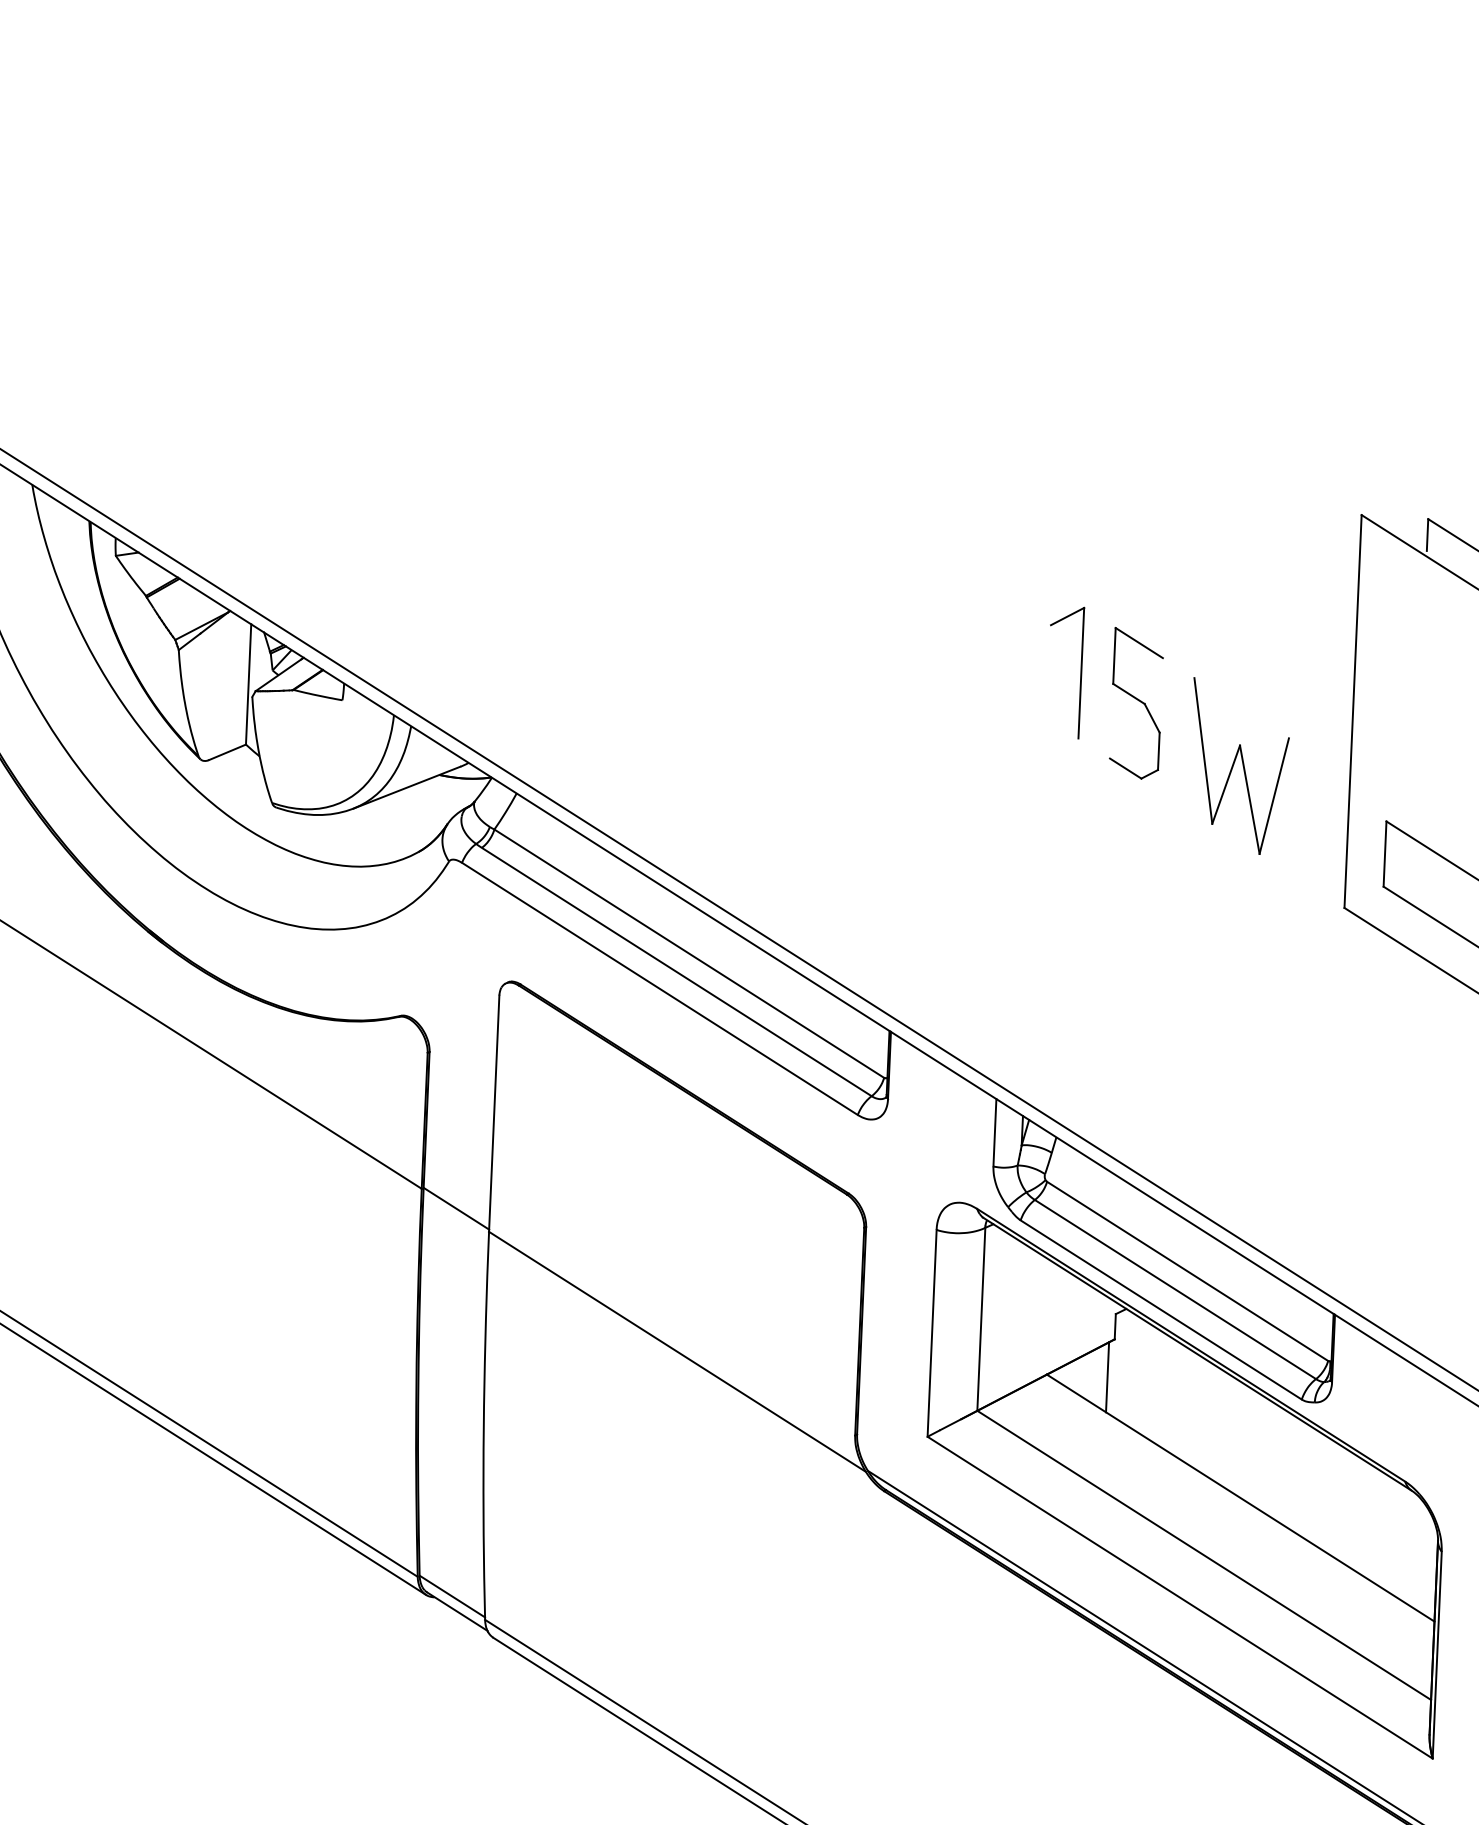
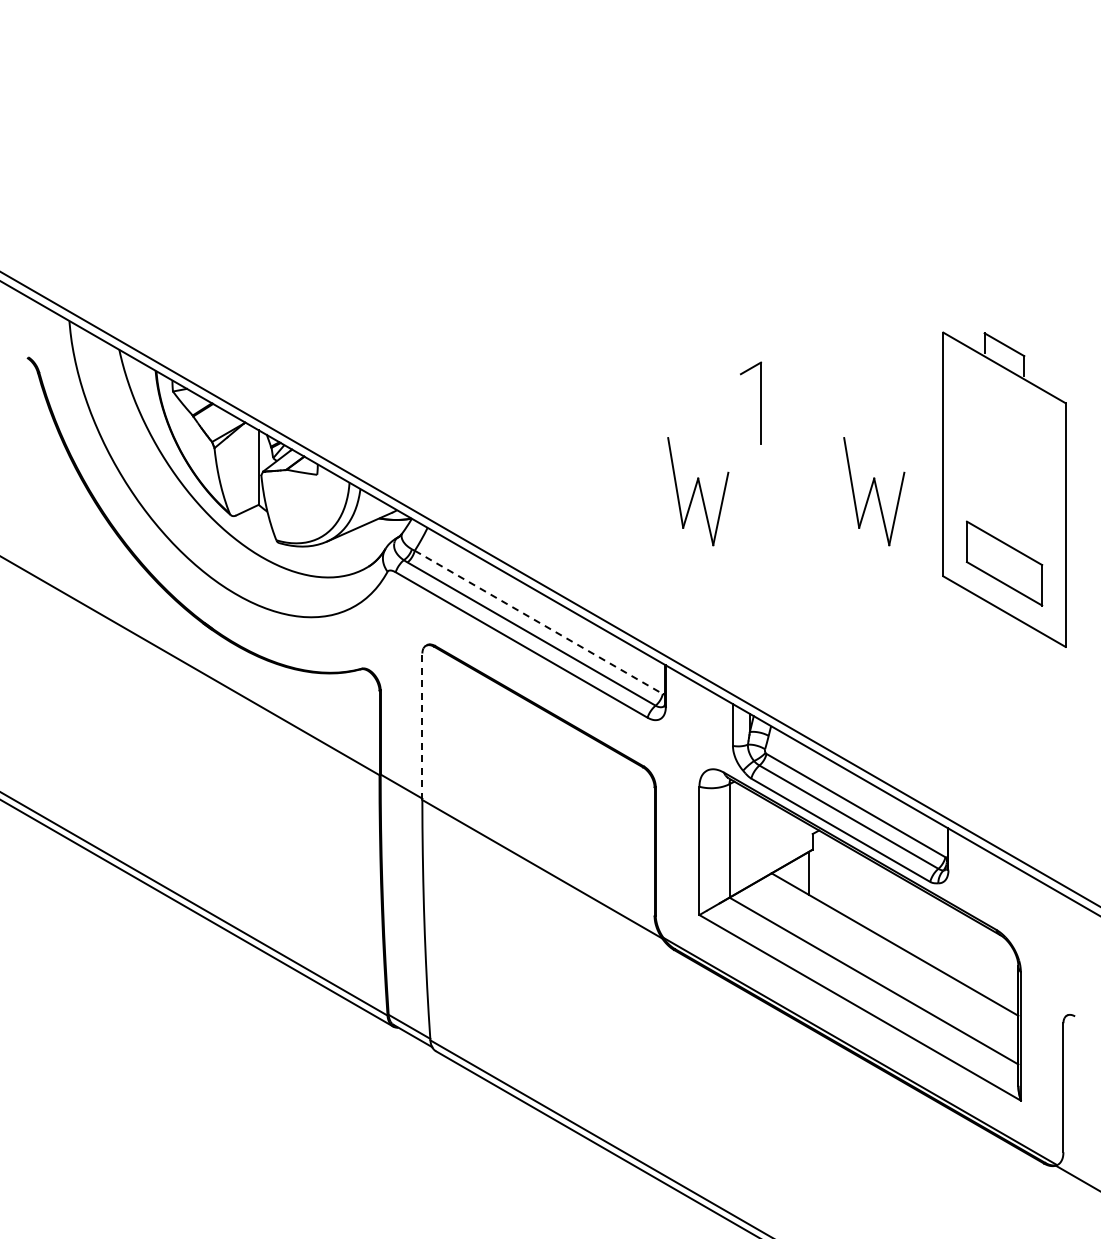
part: (1080, 672) -> (760, 402), moved
part: (1137, 703) -> (809, 455), removed
part: (955, 753) -> (698, 491), added
line: (690, 953) -> (539, 622), solid -> dashed
line: (494, 1113) -> (422, 726), solid -> dashed

